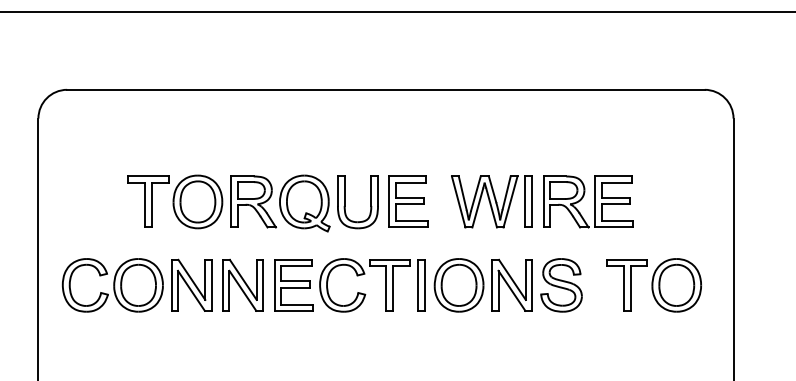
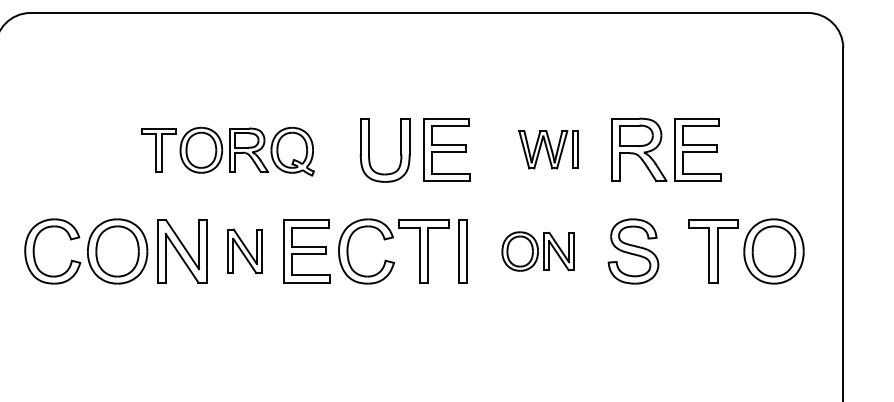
part: (491, 201) -> (548, 149), size x0.6
part: (228, 203) -> (227, 151), size x0.7
part: (242, 284) -> (244, 250), size x0.7
part: (482, 285) -> (537, 251), size x0.6

